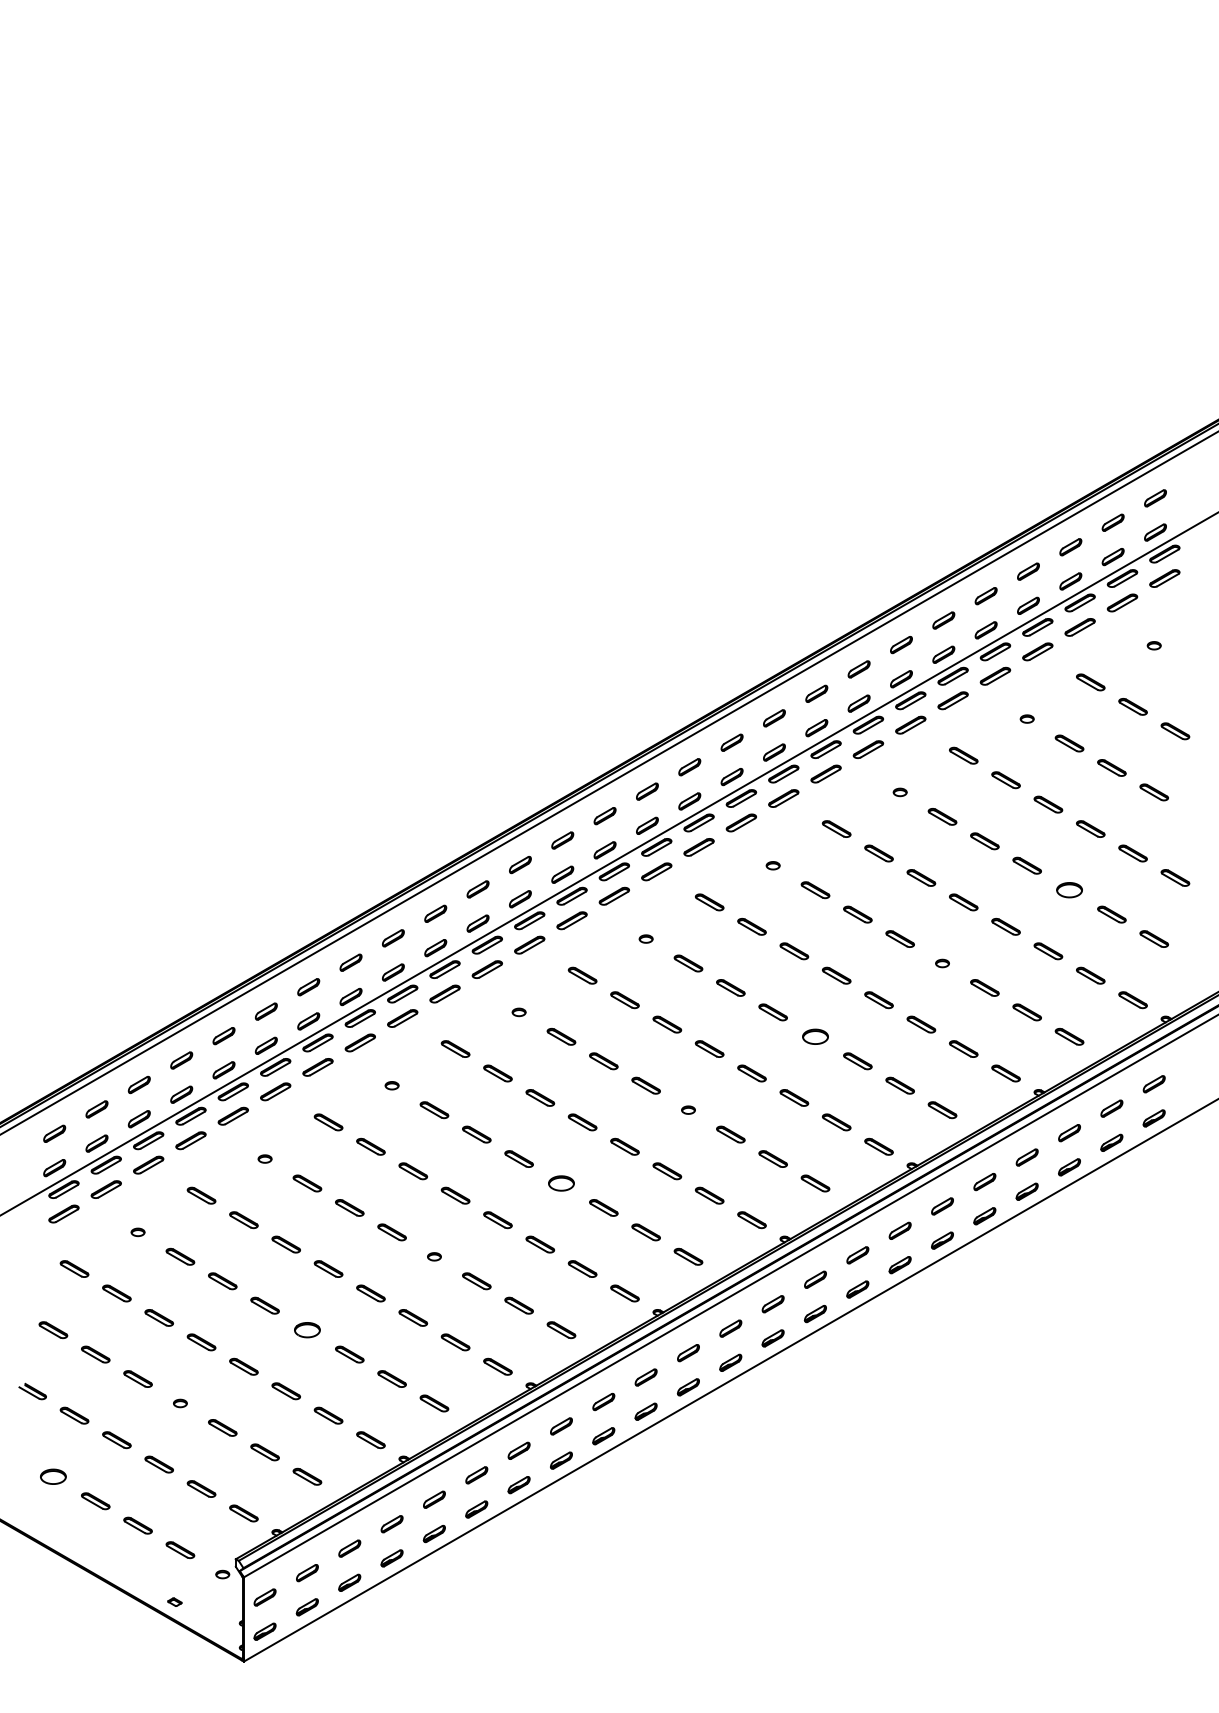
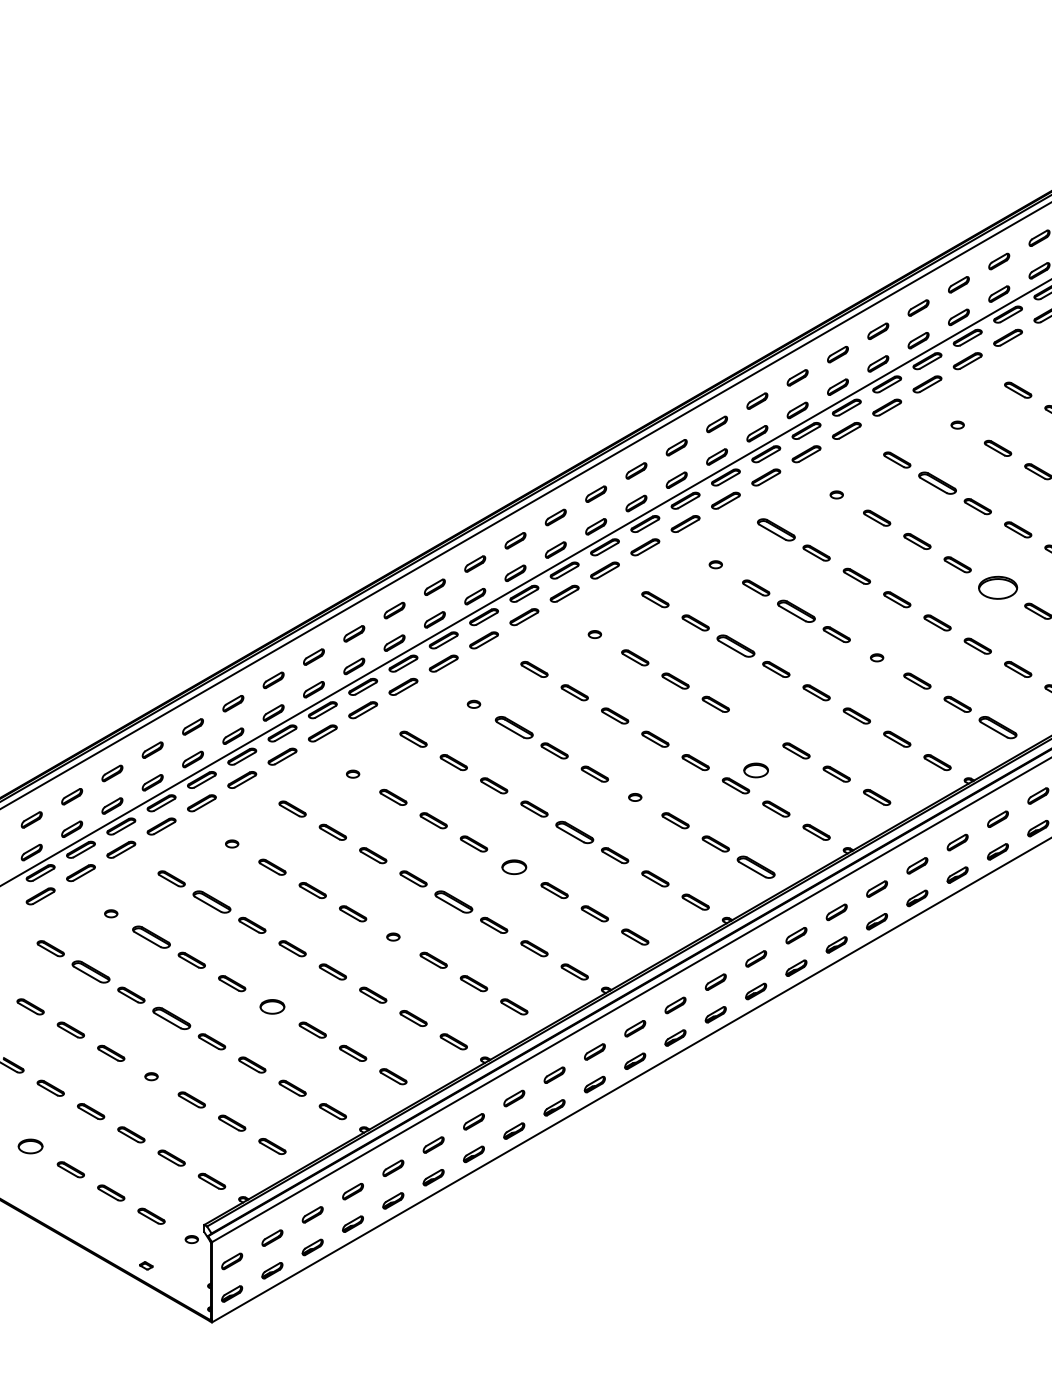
part: (1005, 780) -> (937, 483), size x1.4
part: (836, 828) -> (776, 529), size x1.4
part: (1069, 890) -> (997, 588), size x1.6
part: (857, 914) -> (796, 611), size x1.4
part: (794, 951) -> (736, 646), size x1.4
part: (561, 1036) -> (514, 727), size x1.4
part: (815, 1036) -> (756, 770), moved
part: (1069, 1036) -> (997, 727), size x1.4
part: (624, 1146) -> (574, 832), size x1.4
part: (815, 1183) -> (756, 867), size x1.4
part: (243, 1220) -> (211, 902), size x1.4
part: (497, 1220) -> (453, 902), size x1.4
part: (180, 1256) -> (151, 936), size x1.4
part: (116, 1293) -> (90, 971), size x1.4
part: (201, 1342) -> (171, 1018), size x1.4

